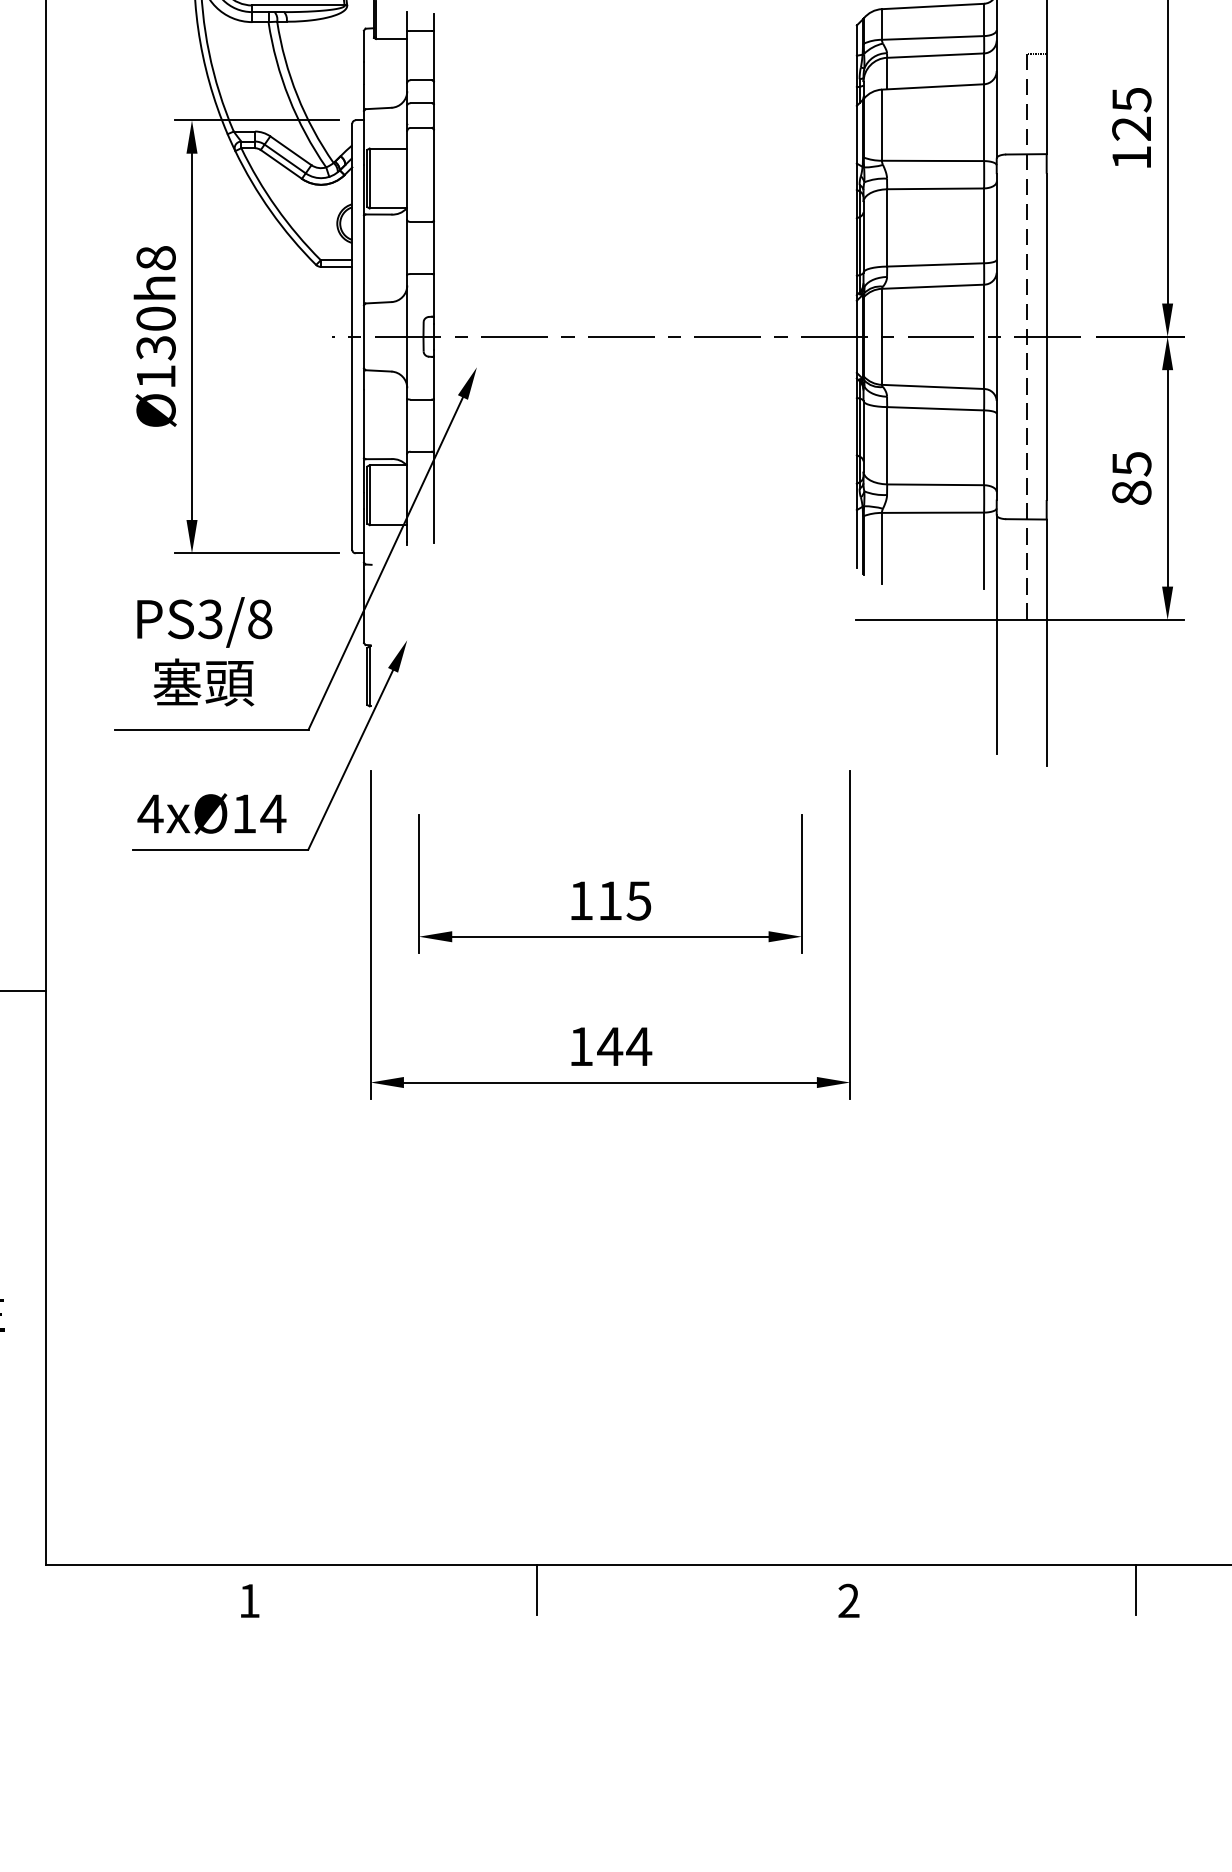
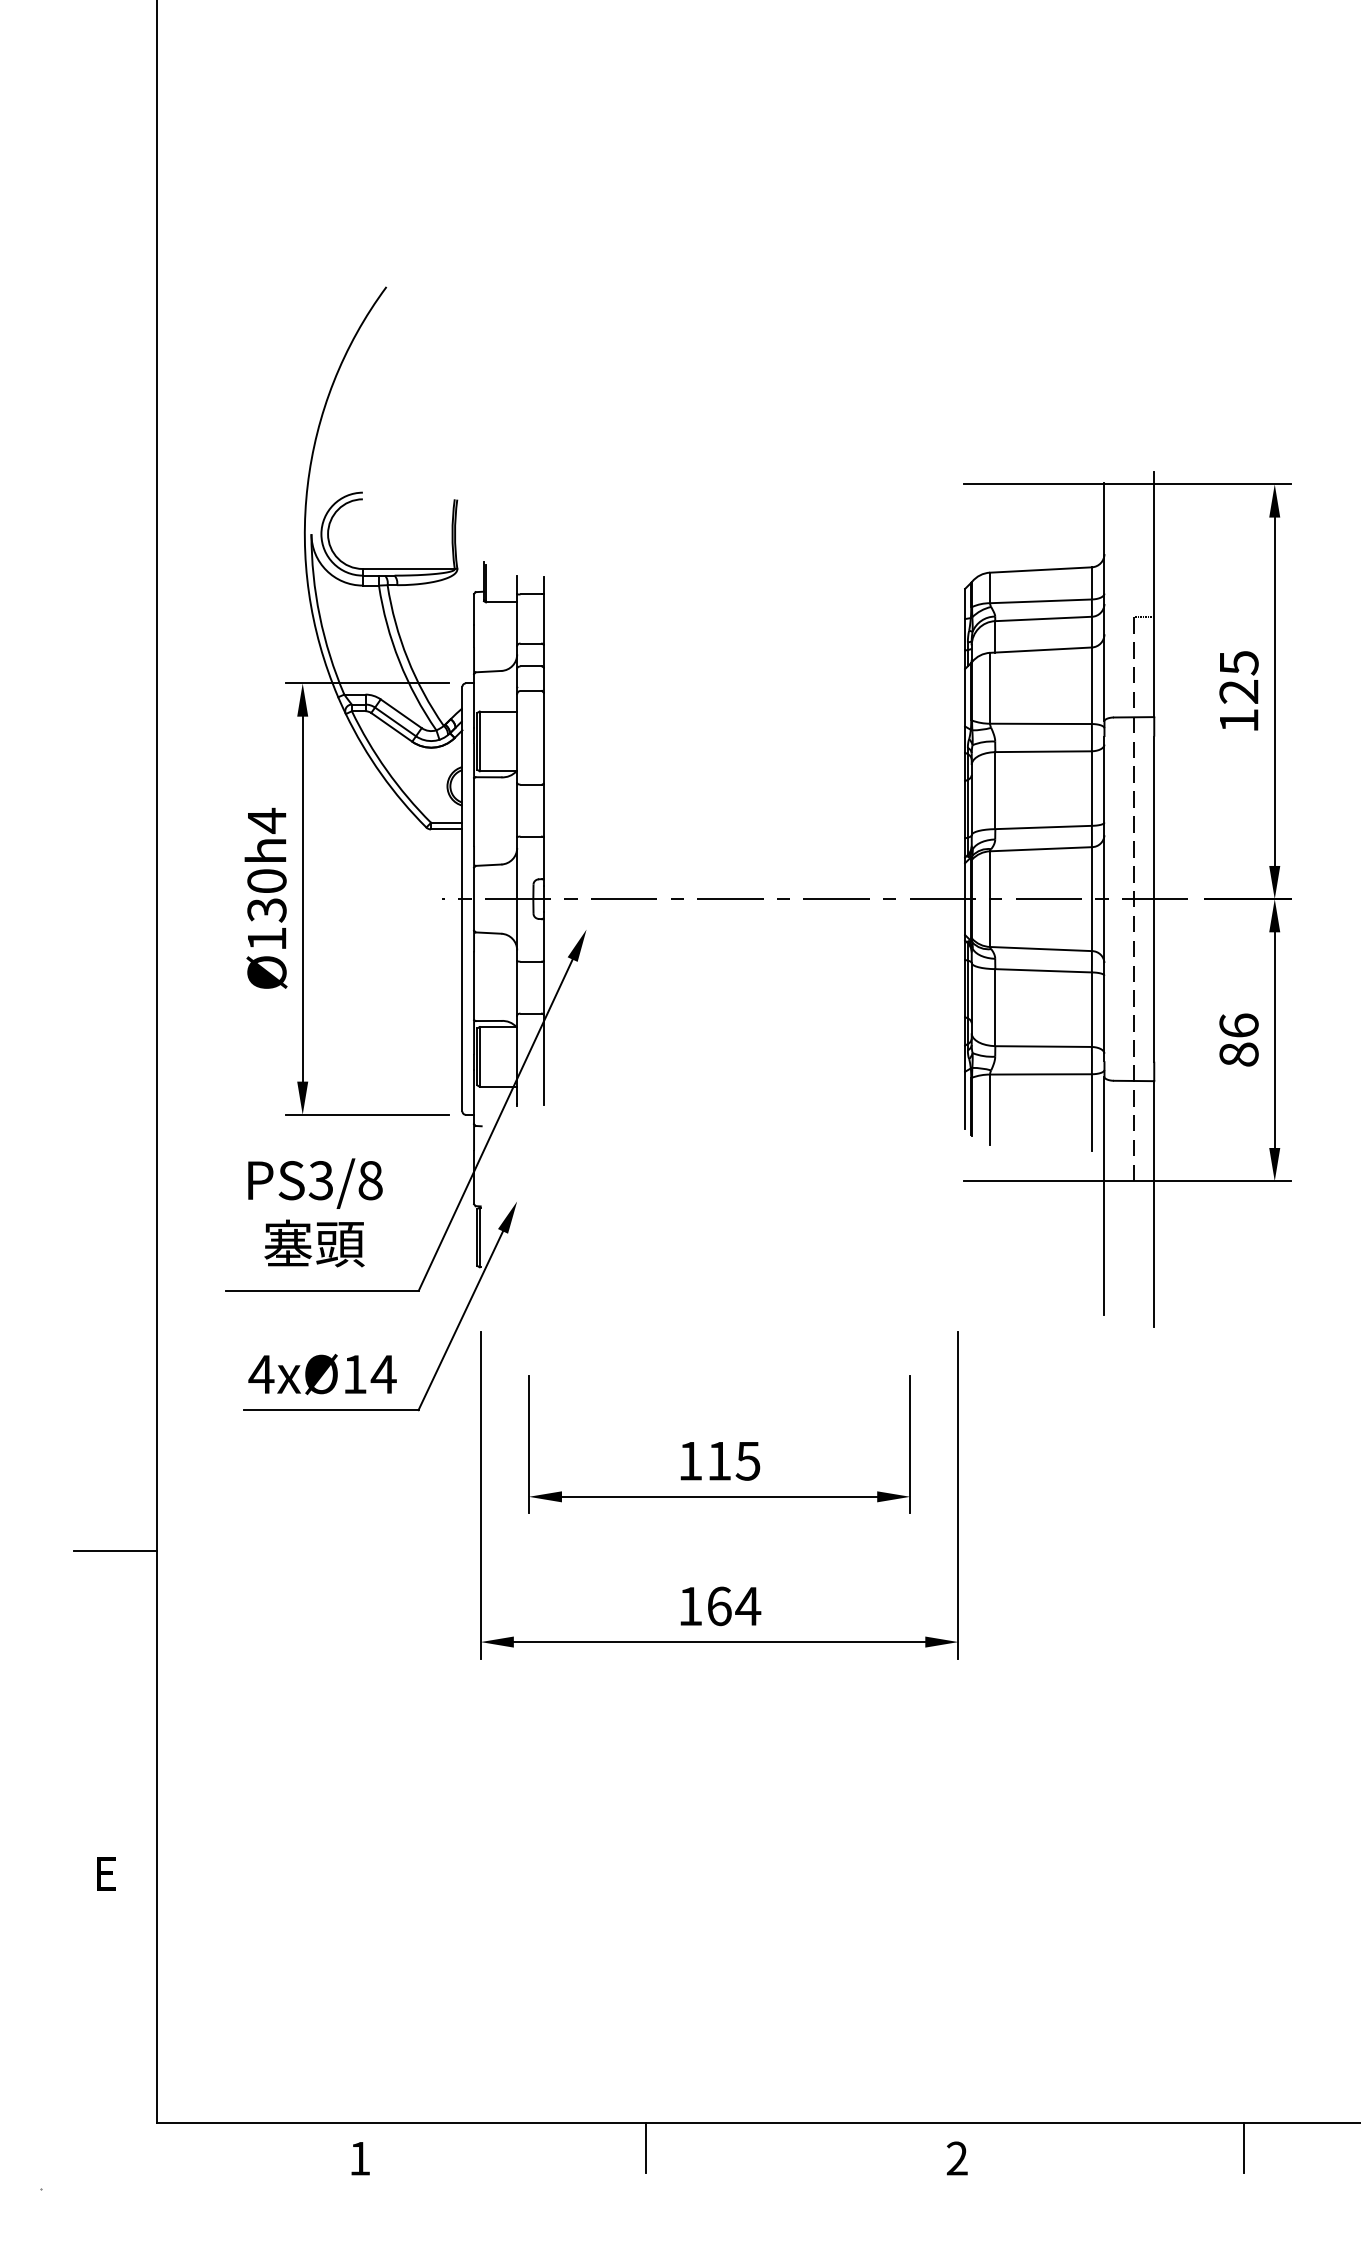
text: (155, 257) -> (266, 820), Ø130h8 -> Ø130h4
text: (1131, 463) -> (1238, 1025), 85 -> 86
text: (610, 1046) -> (719, 1606), 144 -> 164

